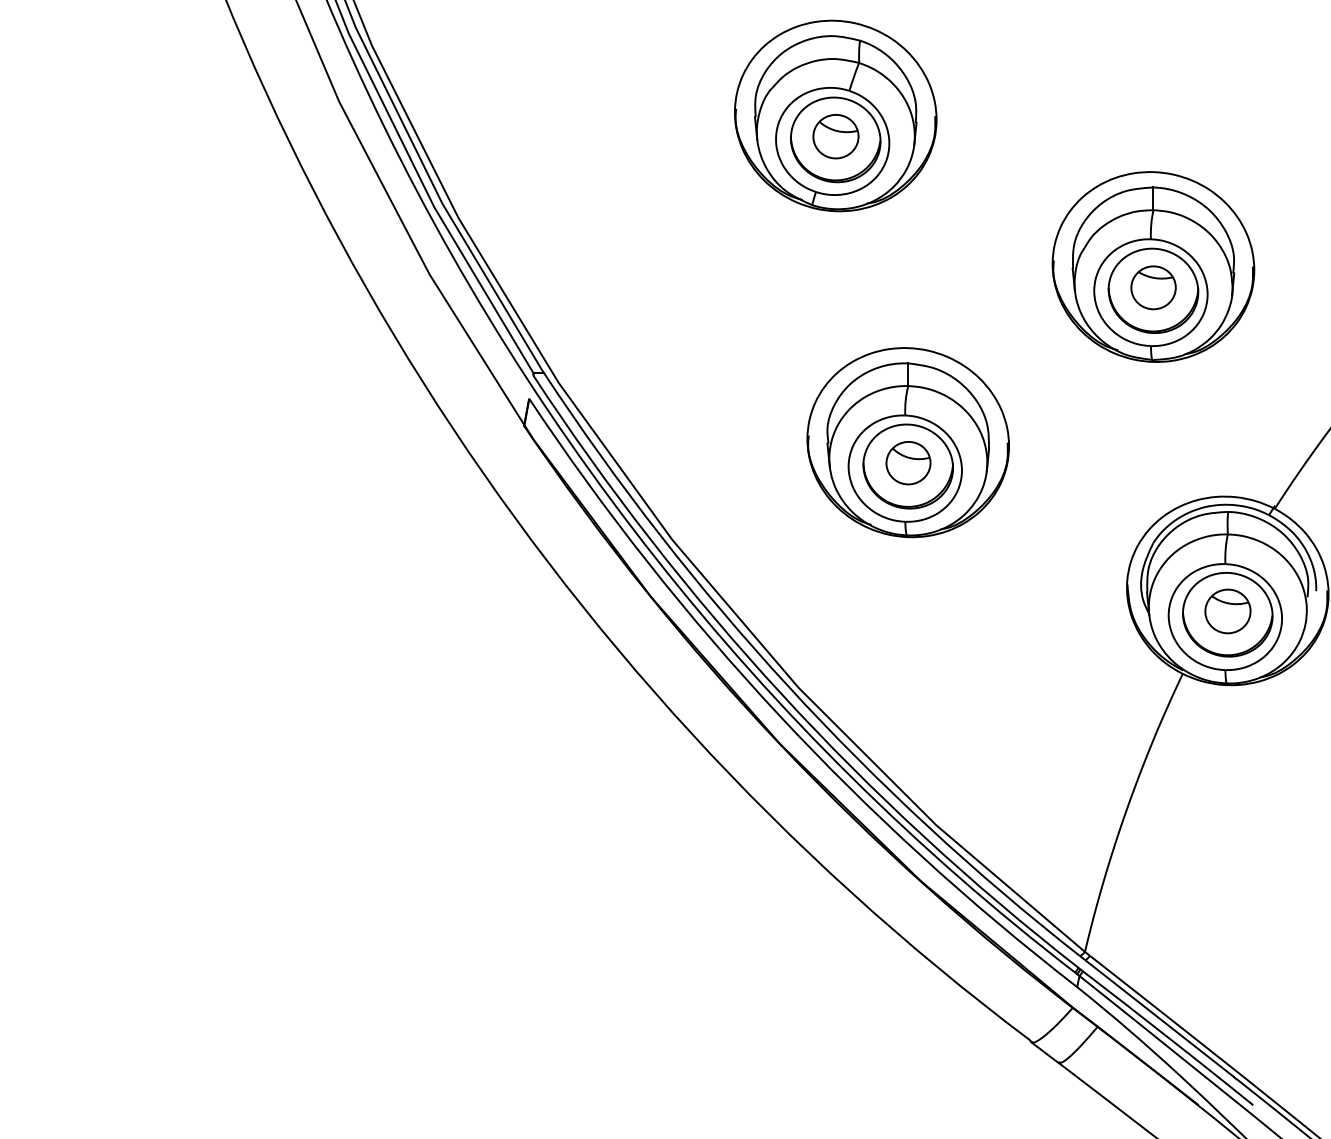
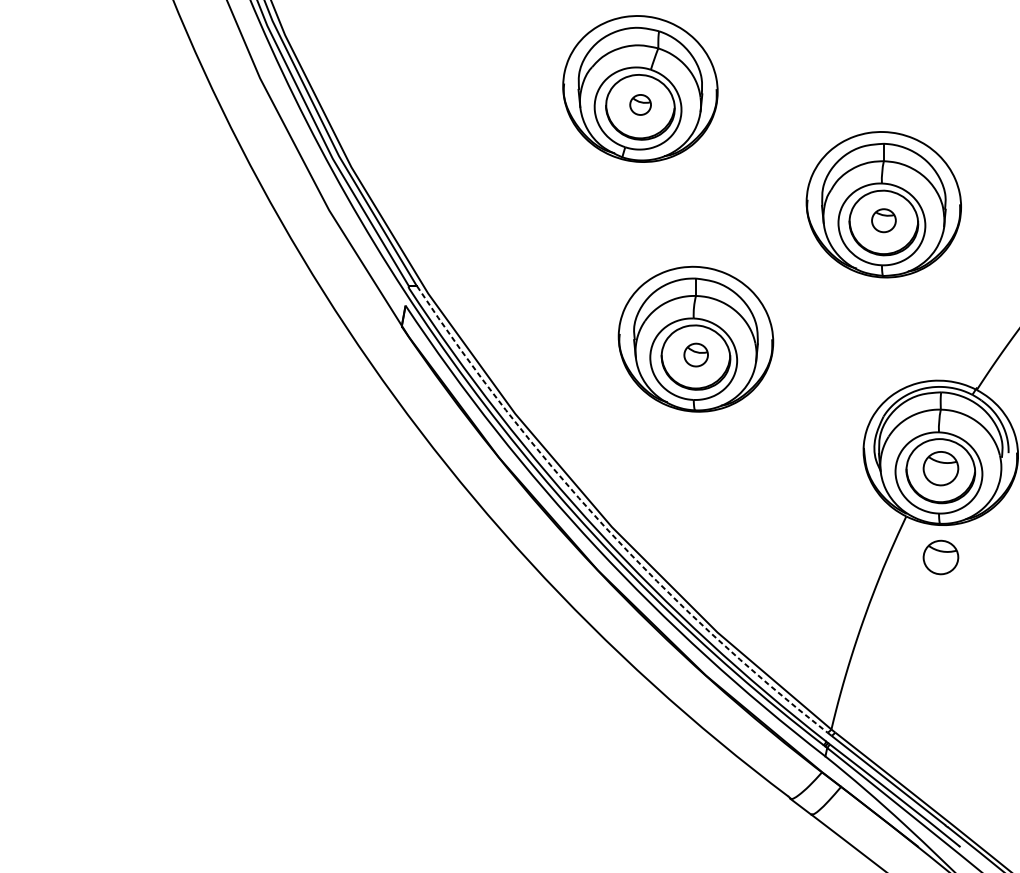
part: (835, 136) -> (640, 104), size x0.6
part: (1153, 287) -> (883, 220), size x0.7
part: (908, 463) -> (696, 355), size x0.7
arc: (788, 686) -> (604, 526), solid -> dashed
part: (1227, 727) -> (940, 557), added

